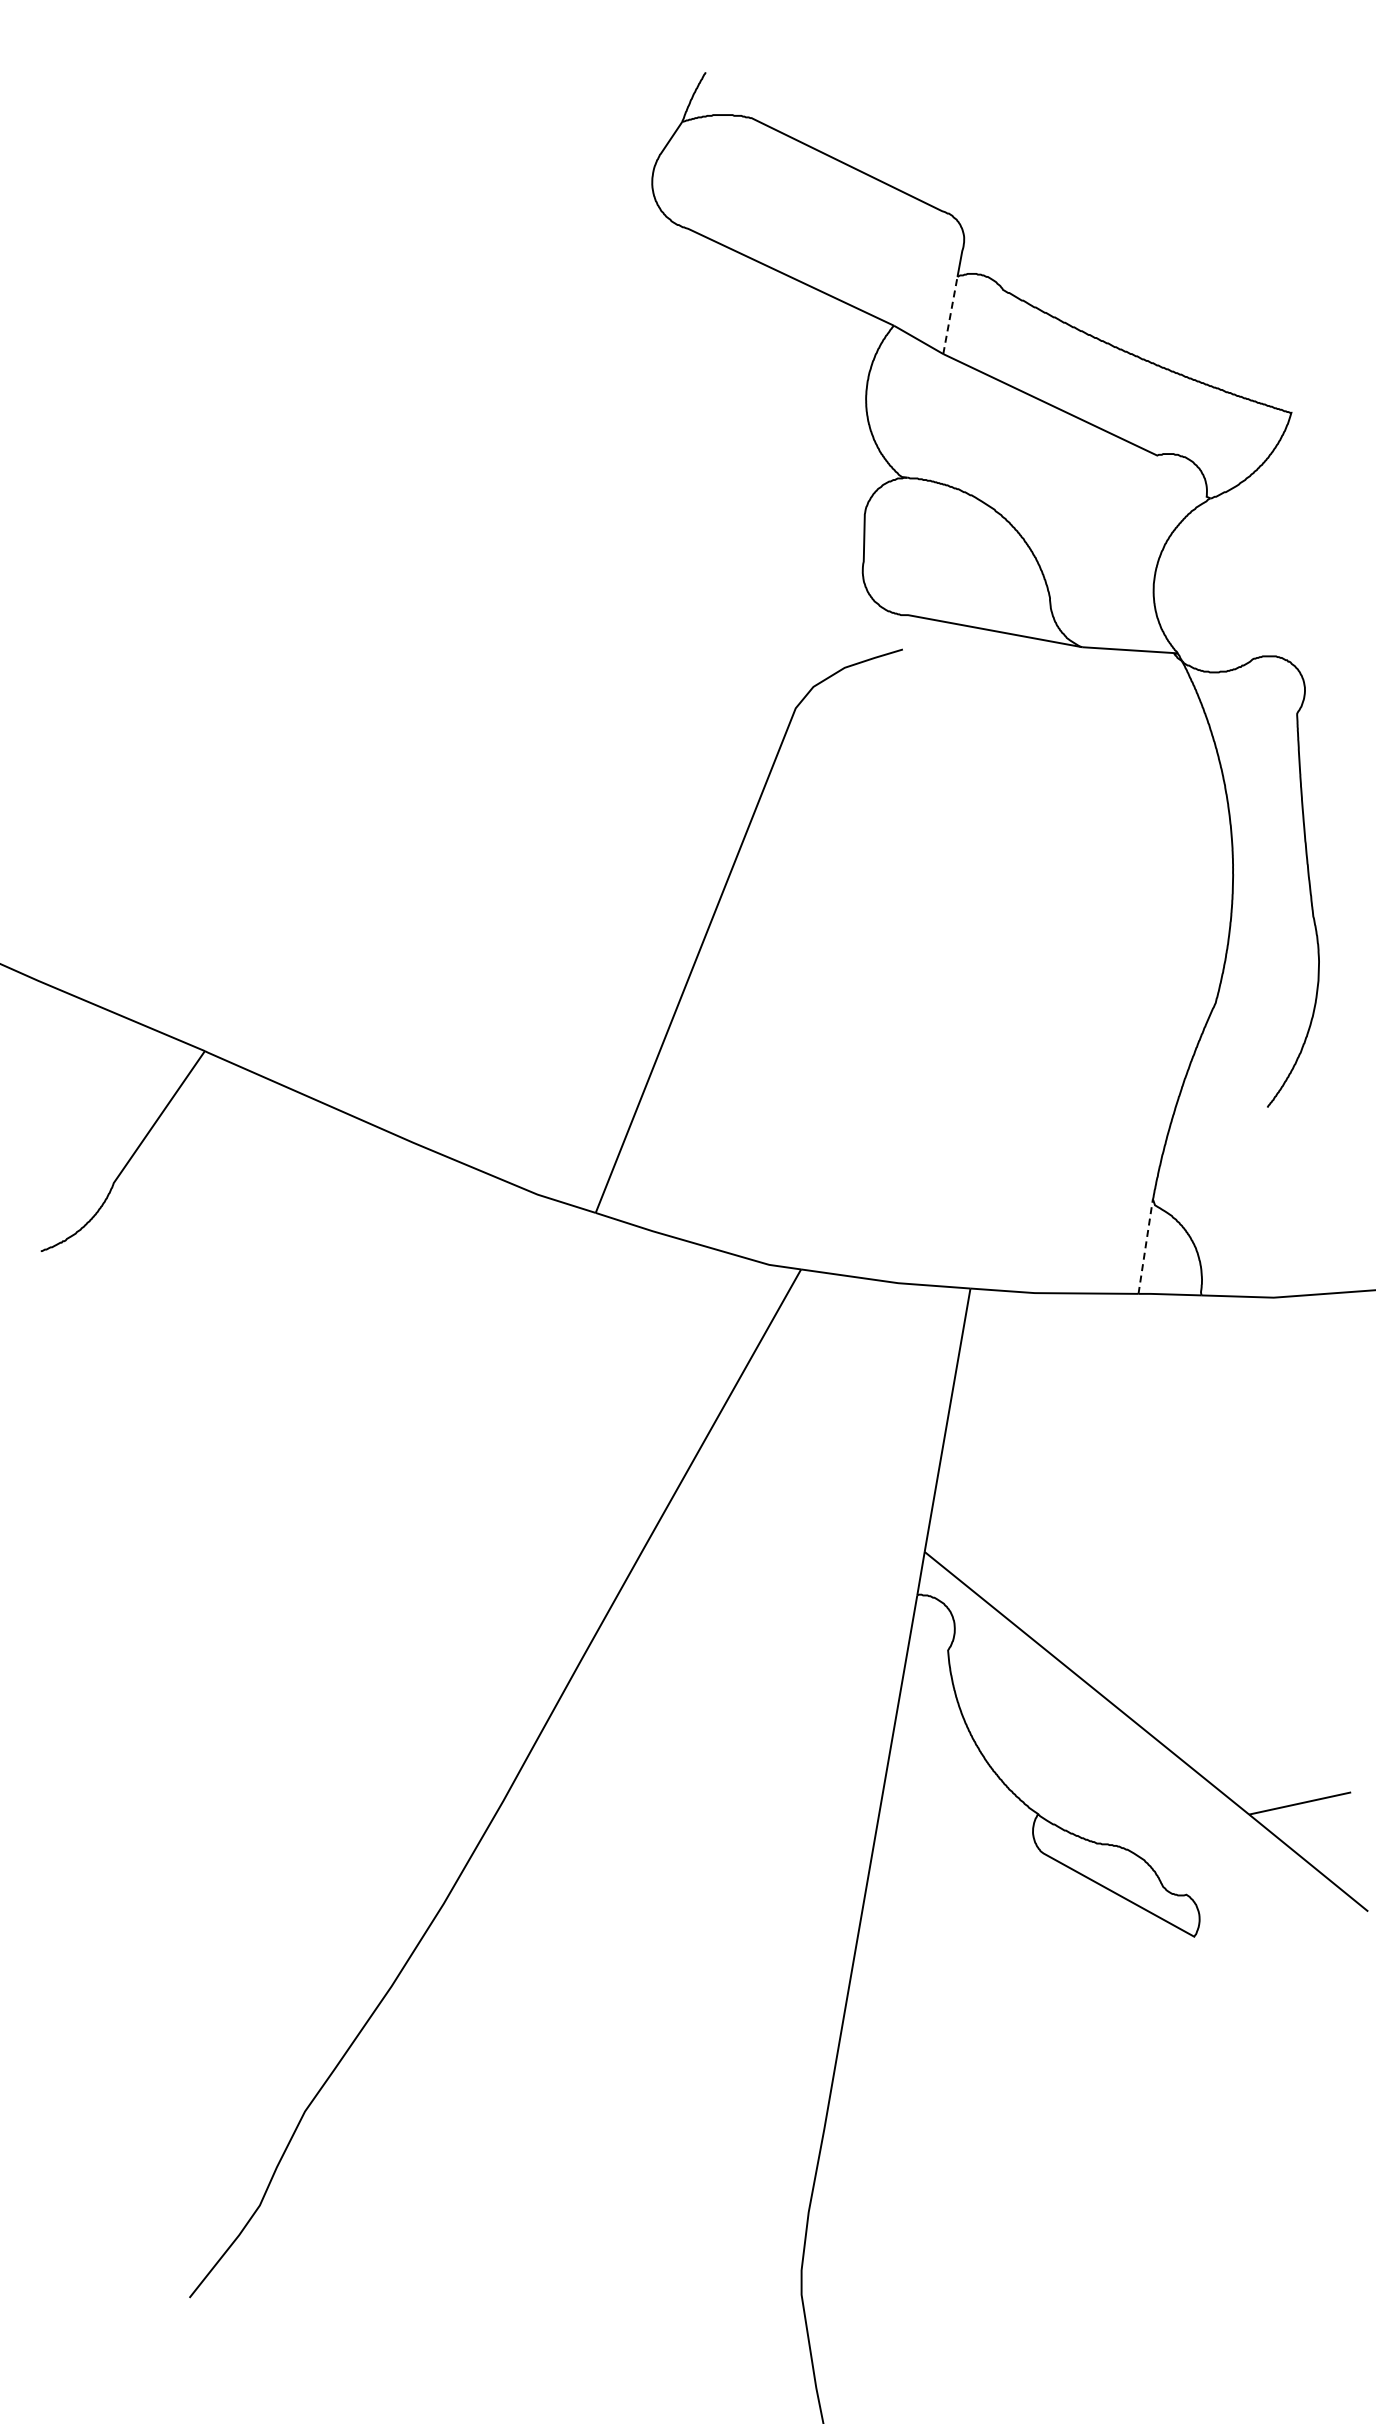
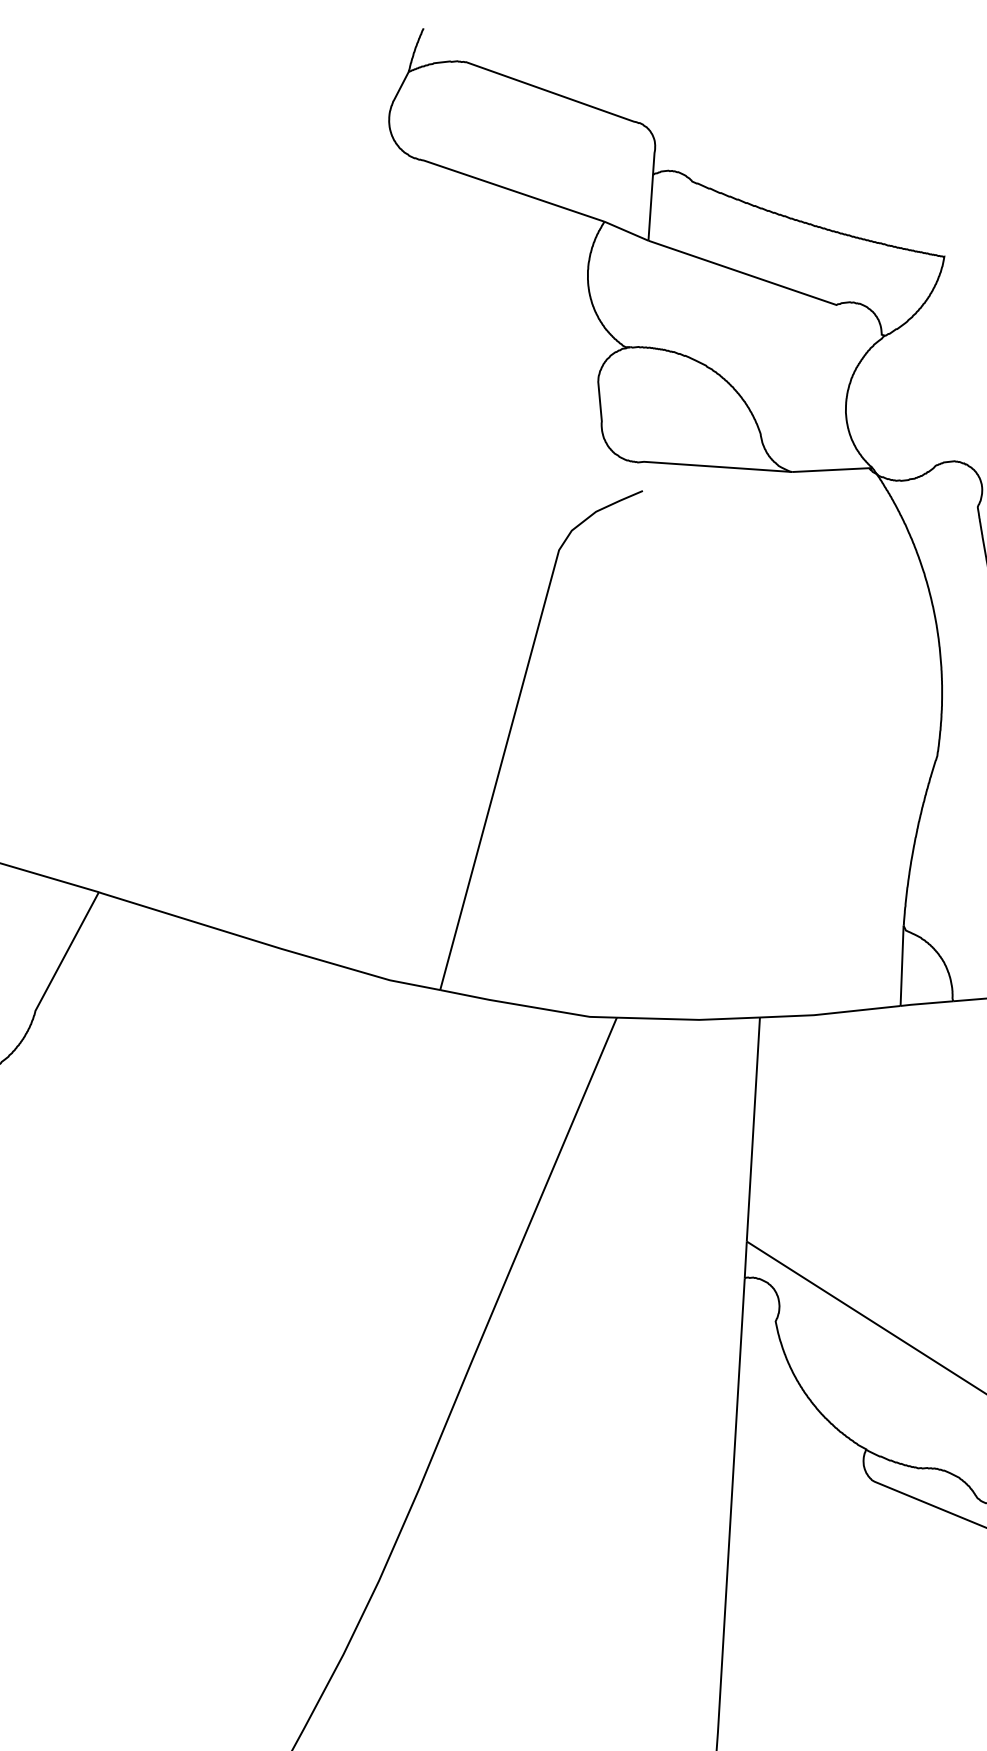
line: (950, 315) -> (650, 207), dashed -> solid
line: (1145, 1246) -> (901, 965), dashed -> solid

